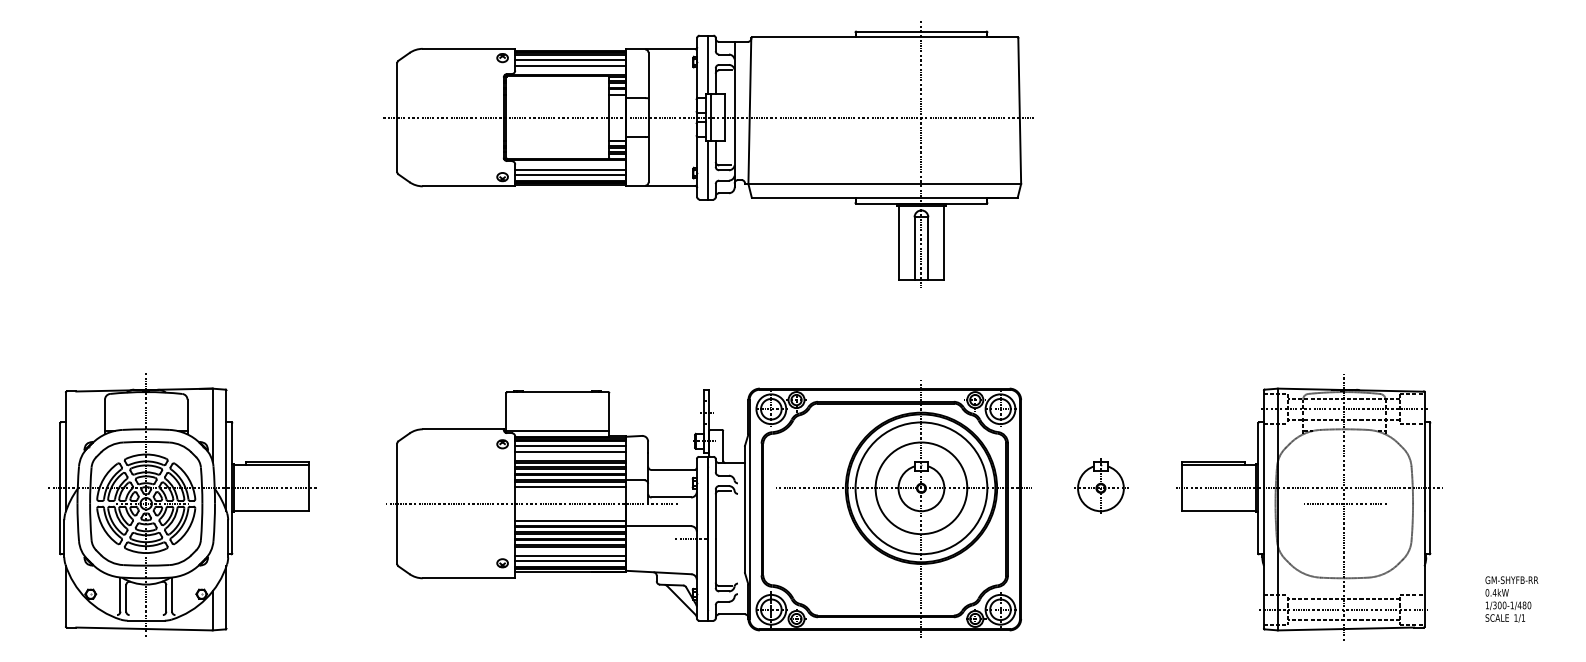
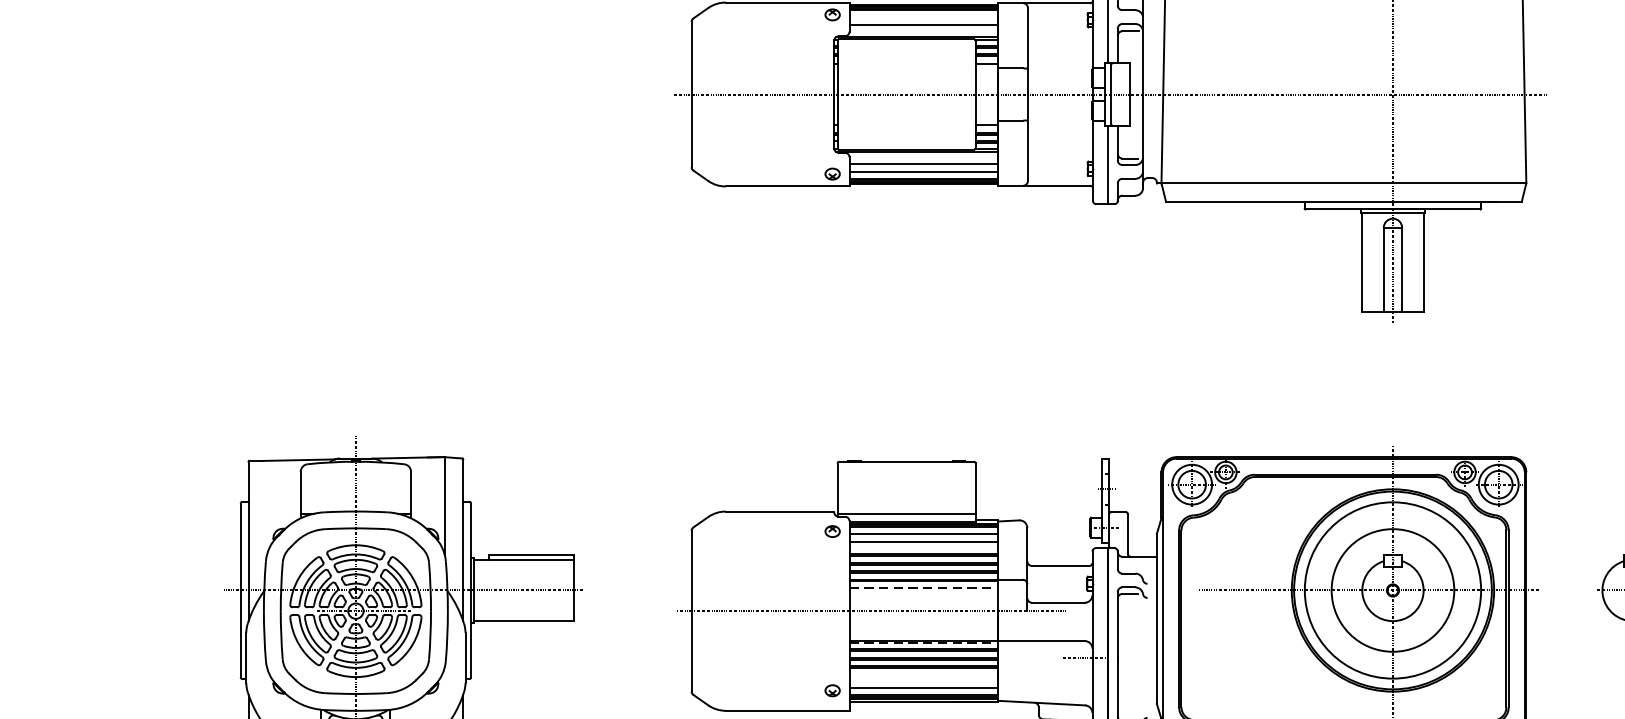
line: (570, 59) -> (923, 16), removed
line: (570, 486) -> (923, 588), solid -> dashed
line: (570, 520) -> (923, 633), removed
line: (570, 527) -> (923, 642), solid -> dashed
line: (570, 555) -> (923, 680), removed

